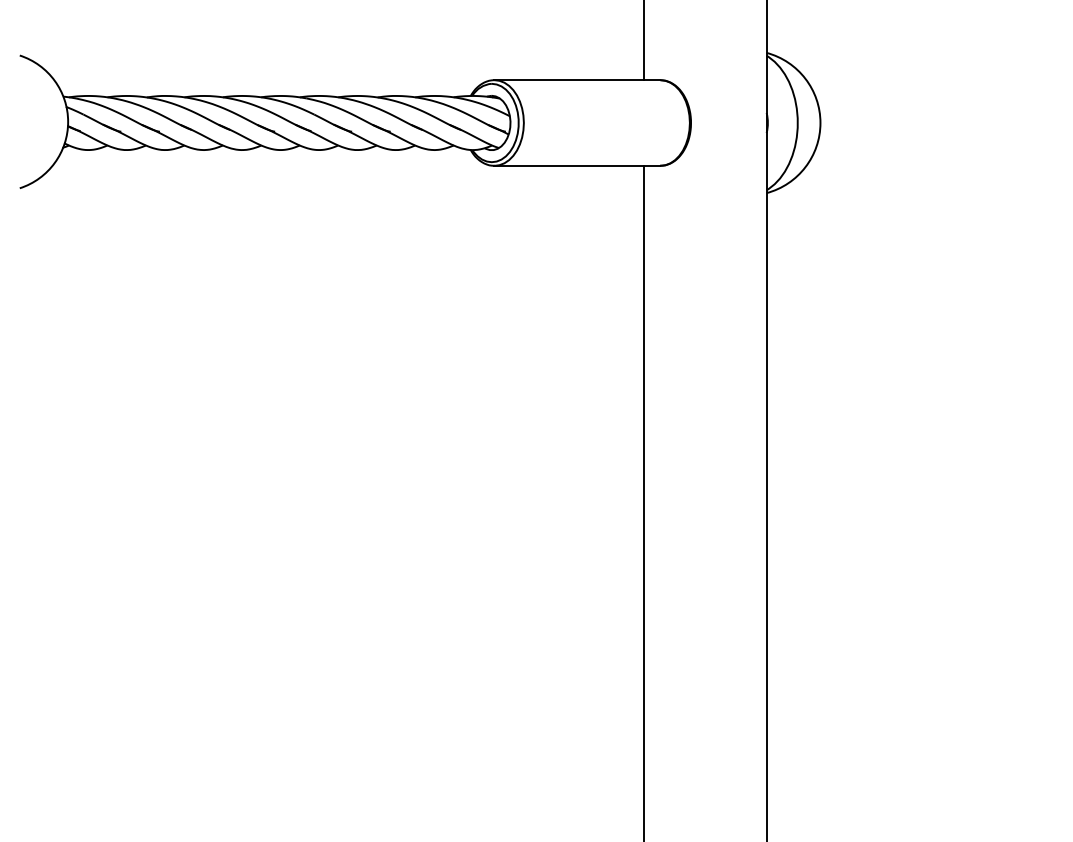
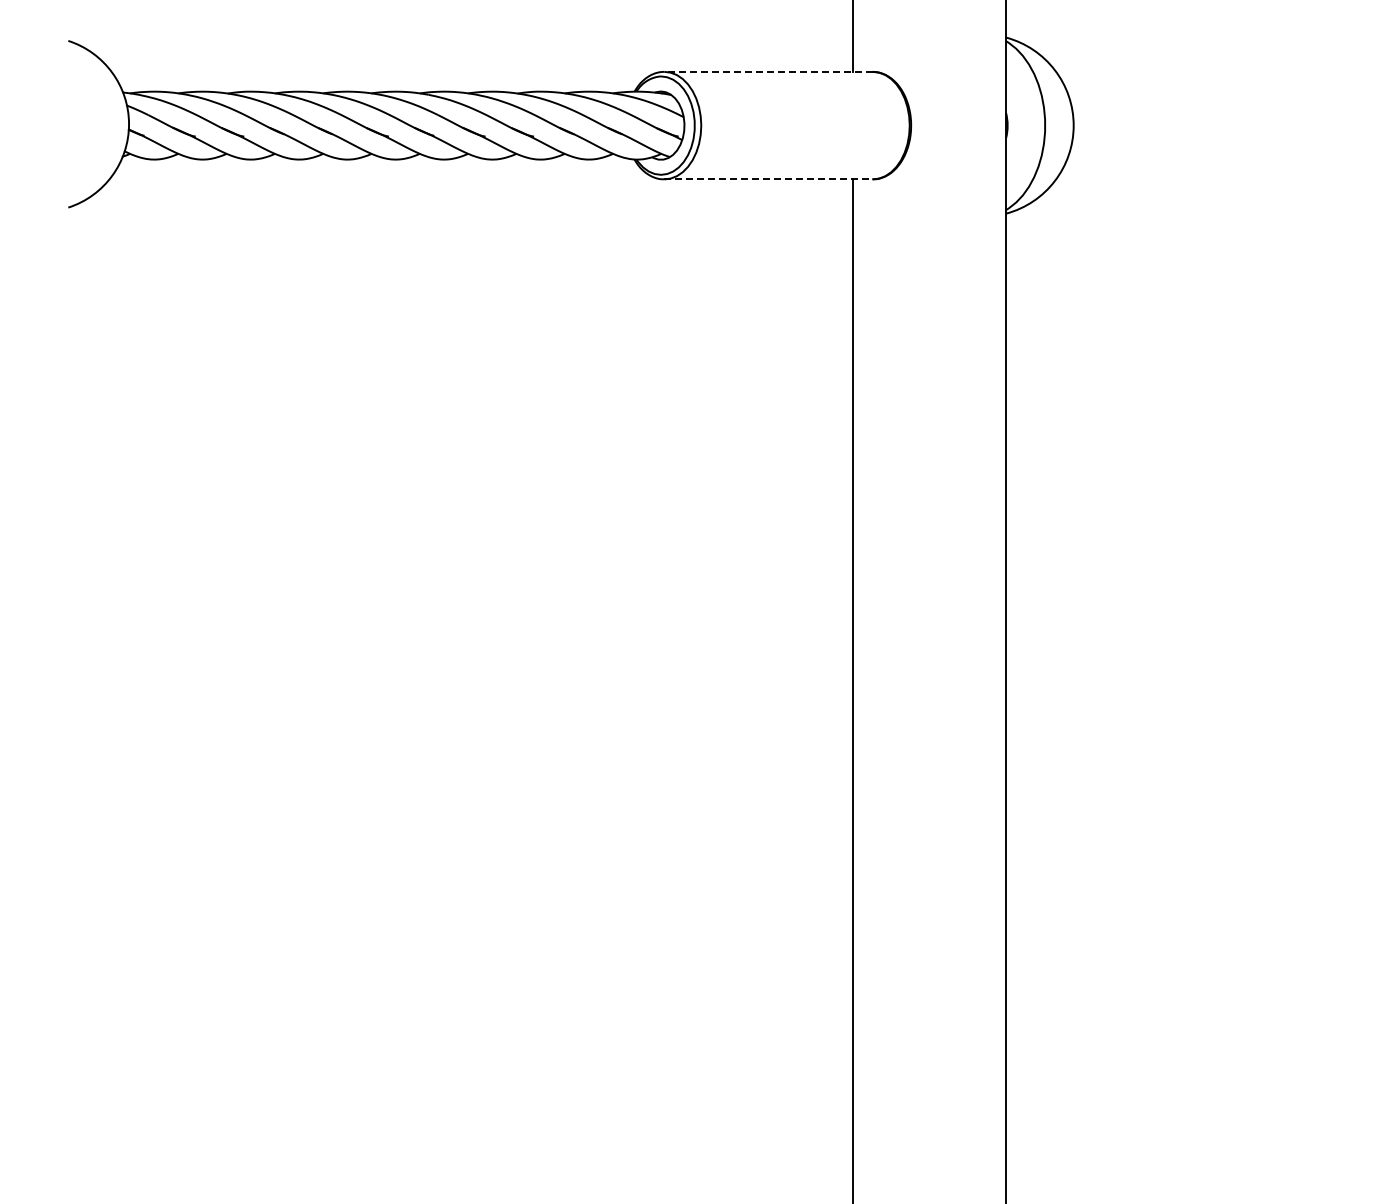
line: (577, 79) -> (768, 71), solid -> dashed
line: (578, 165) -> (769, 179), solid -> dashed

